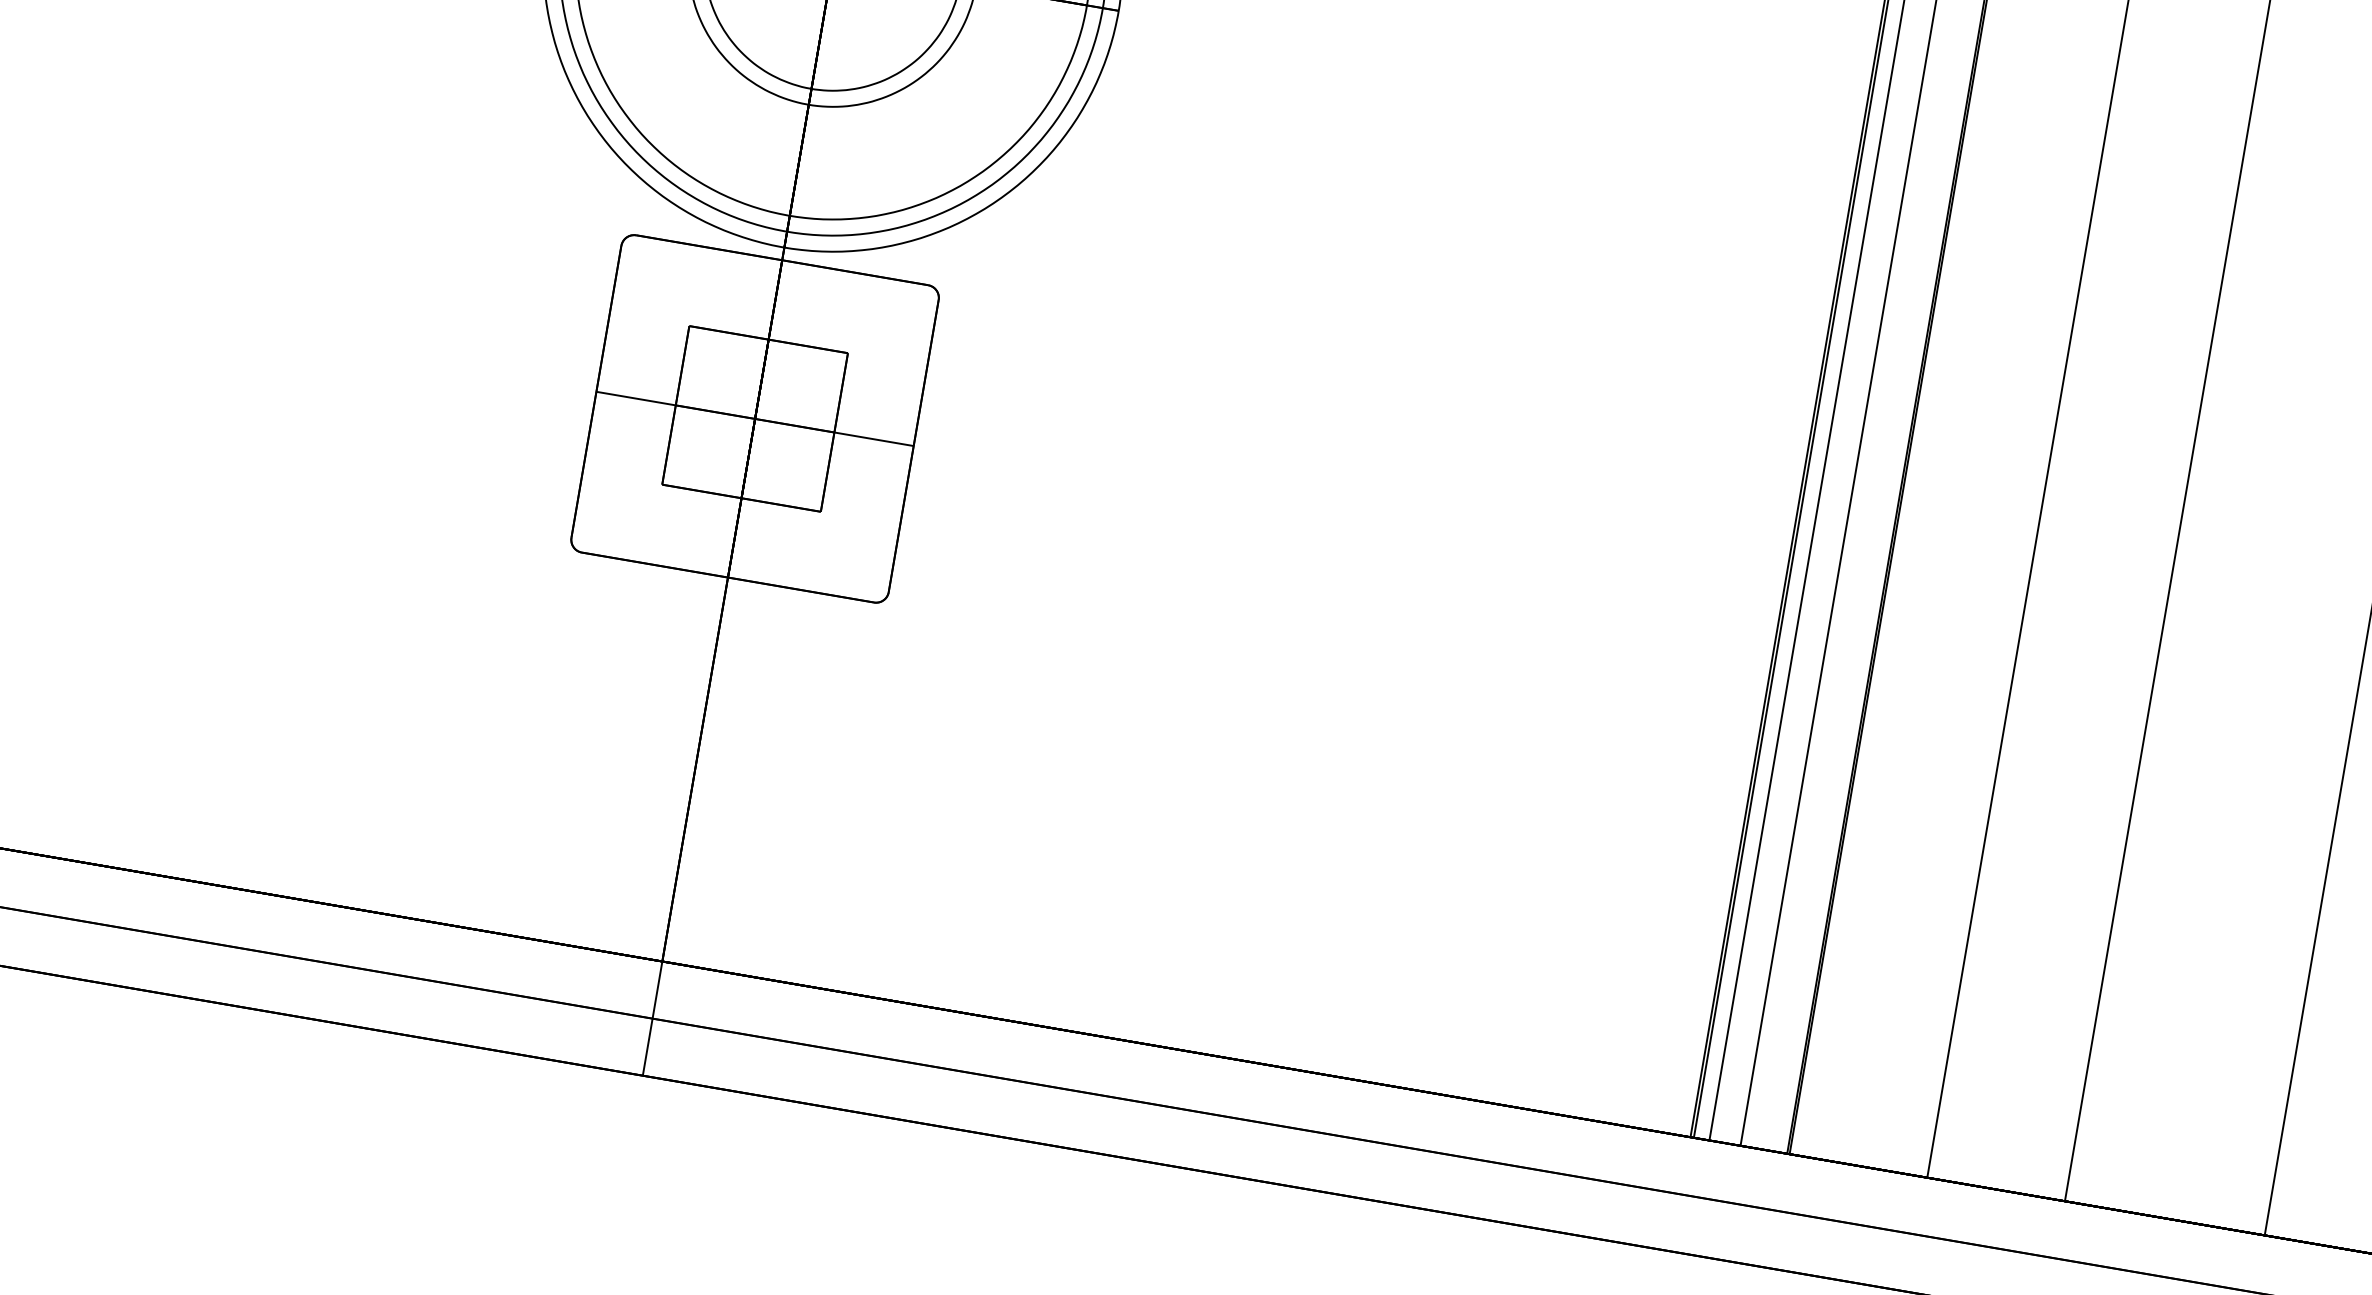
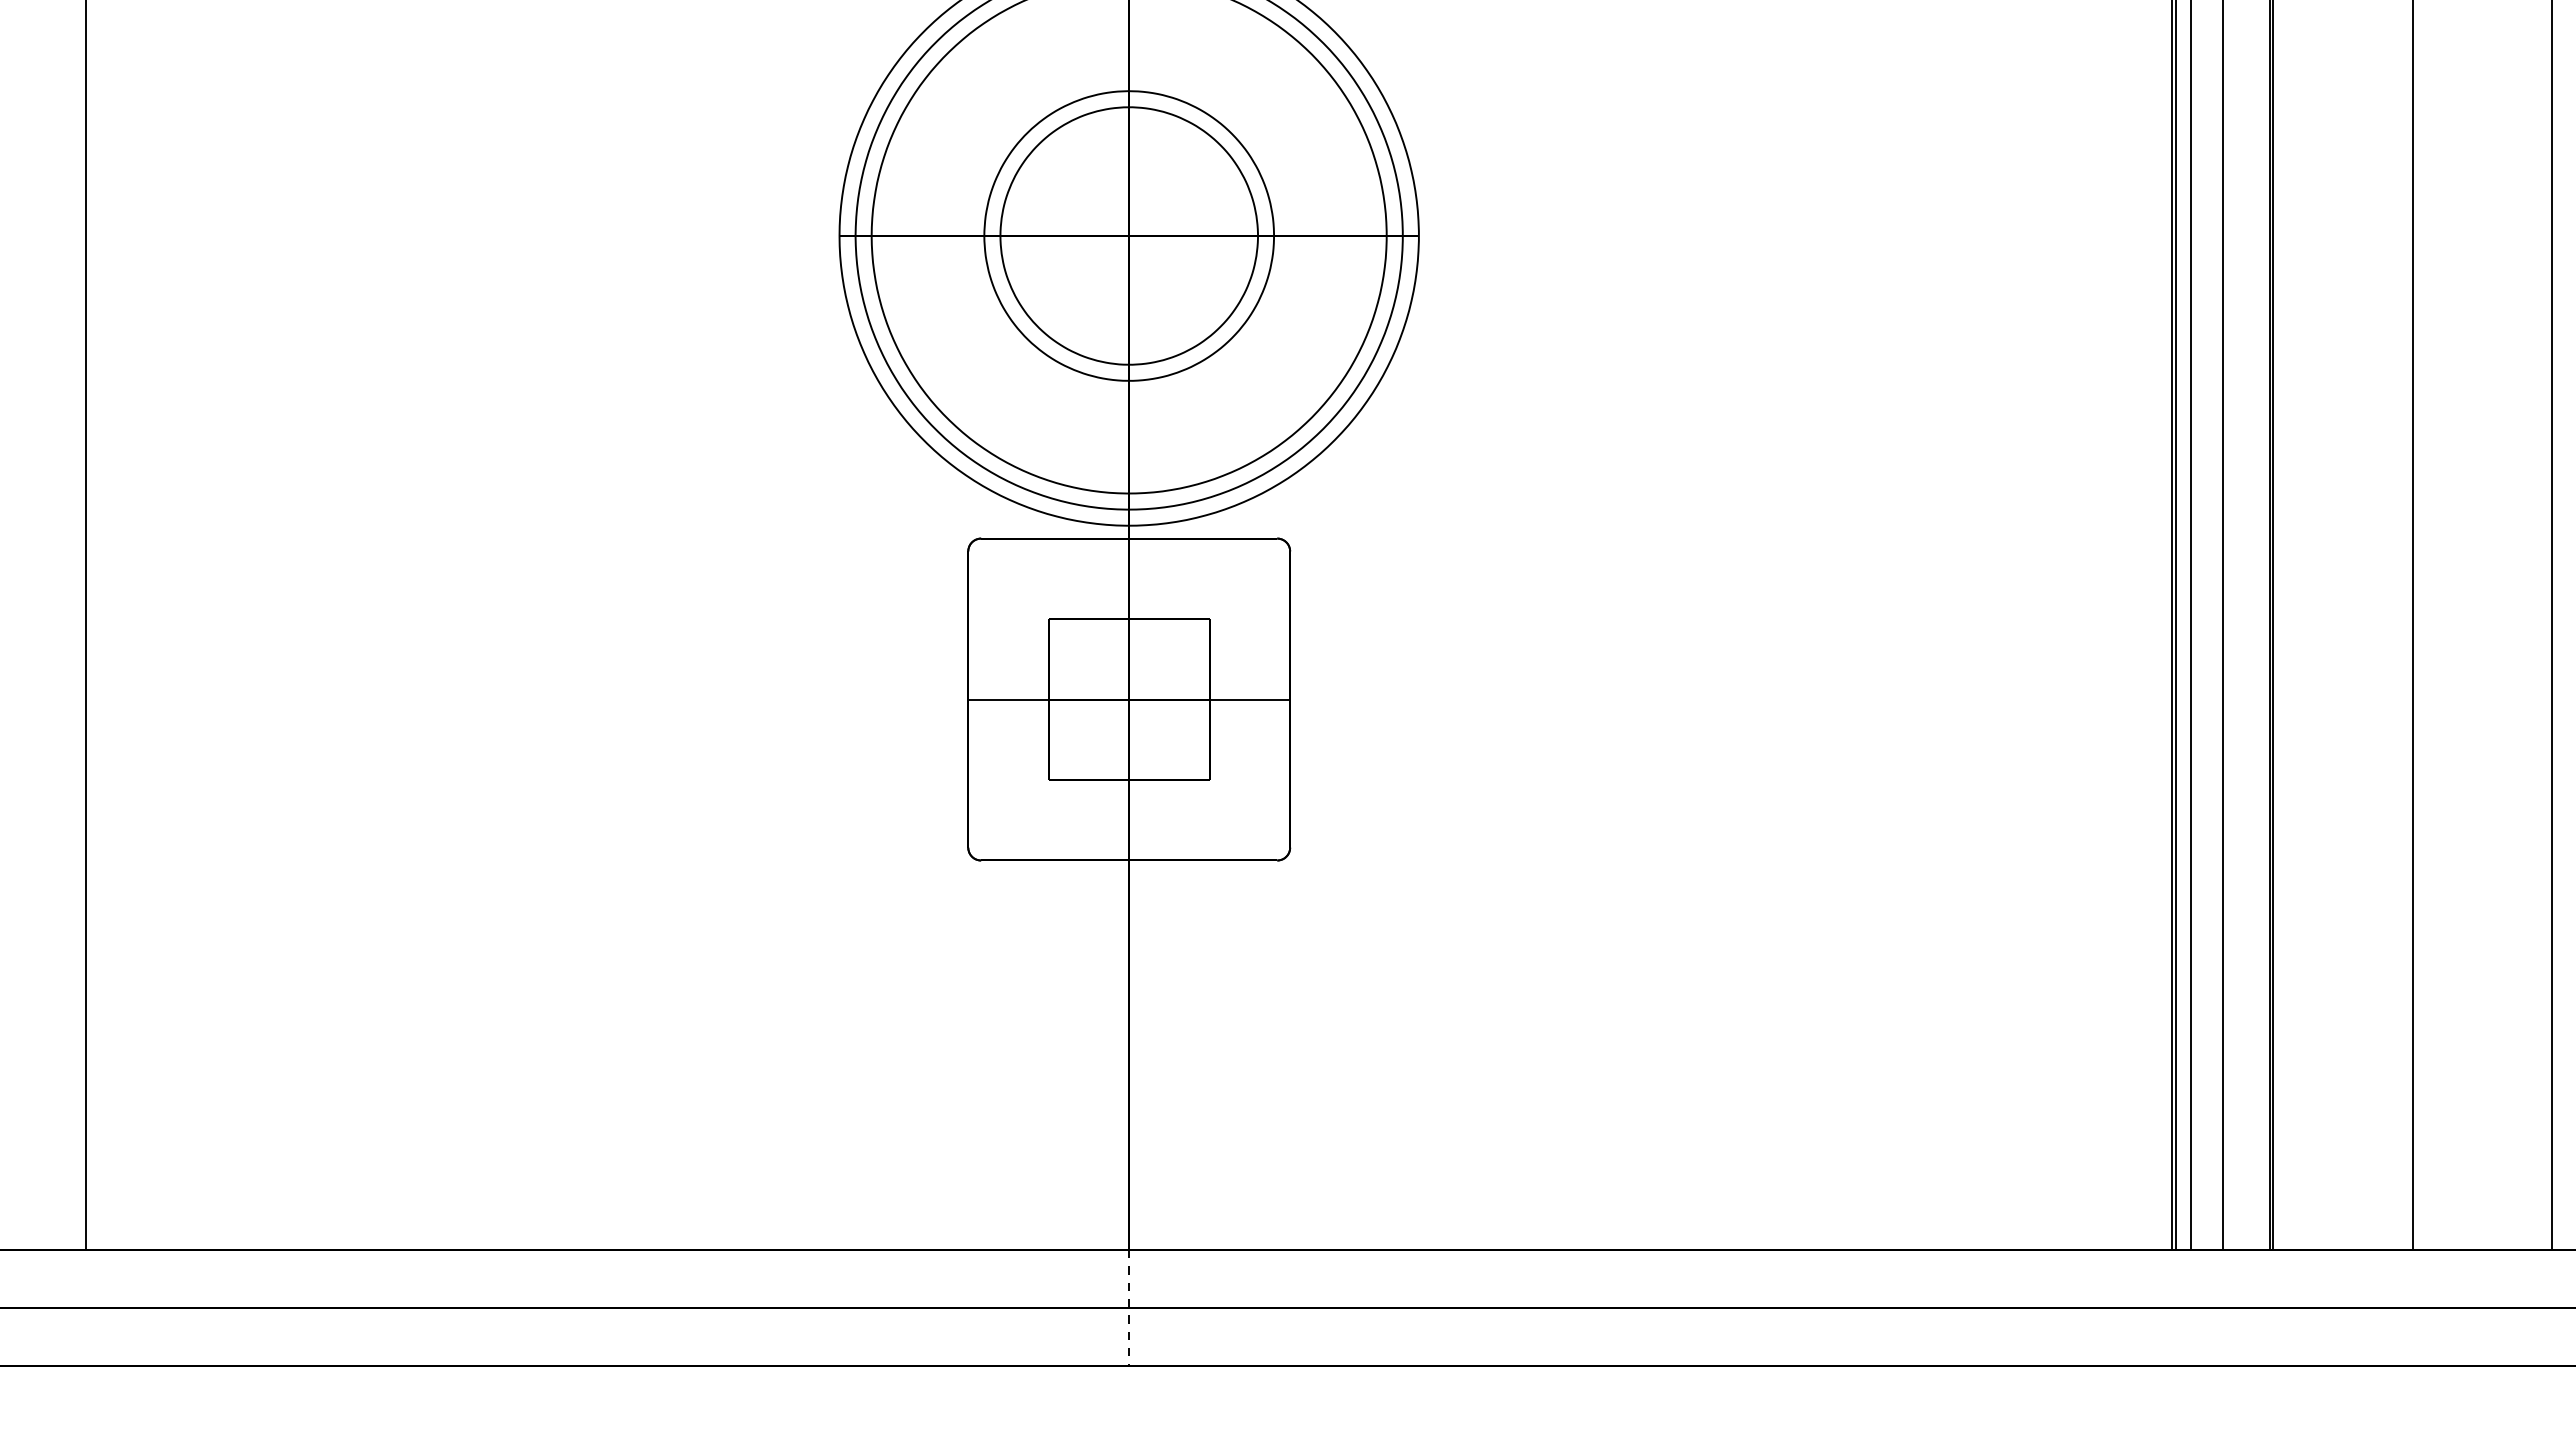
line: (652, 1018) -> (1129, 1307), solid -> dashed

